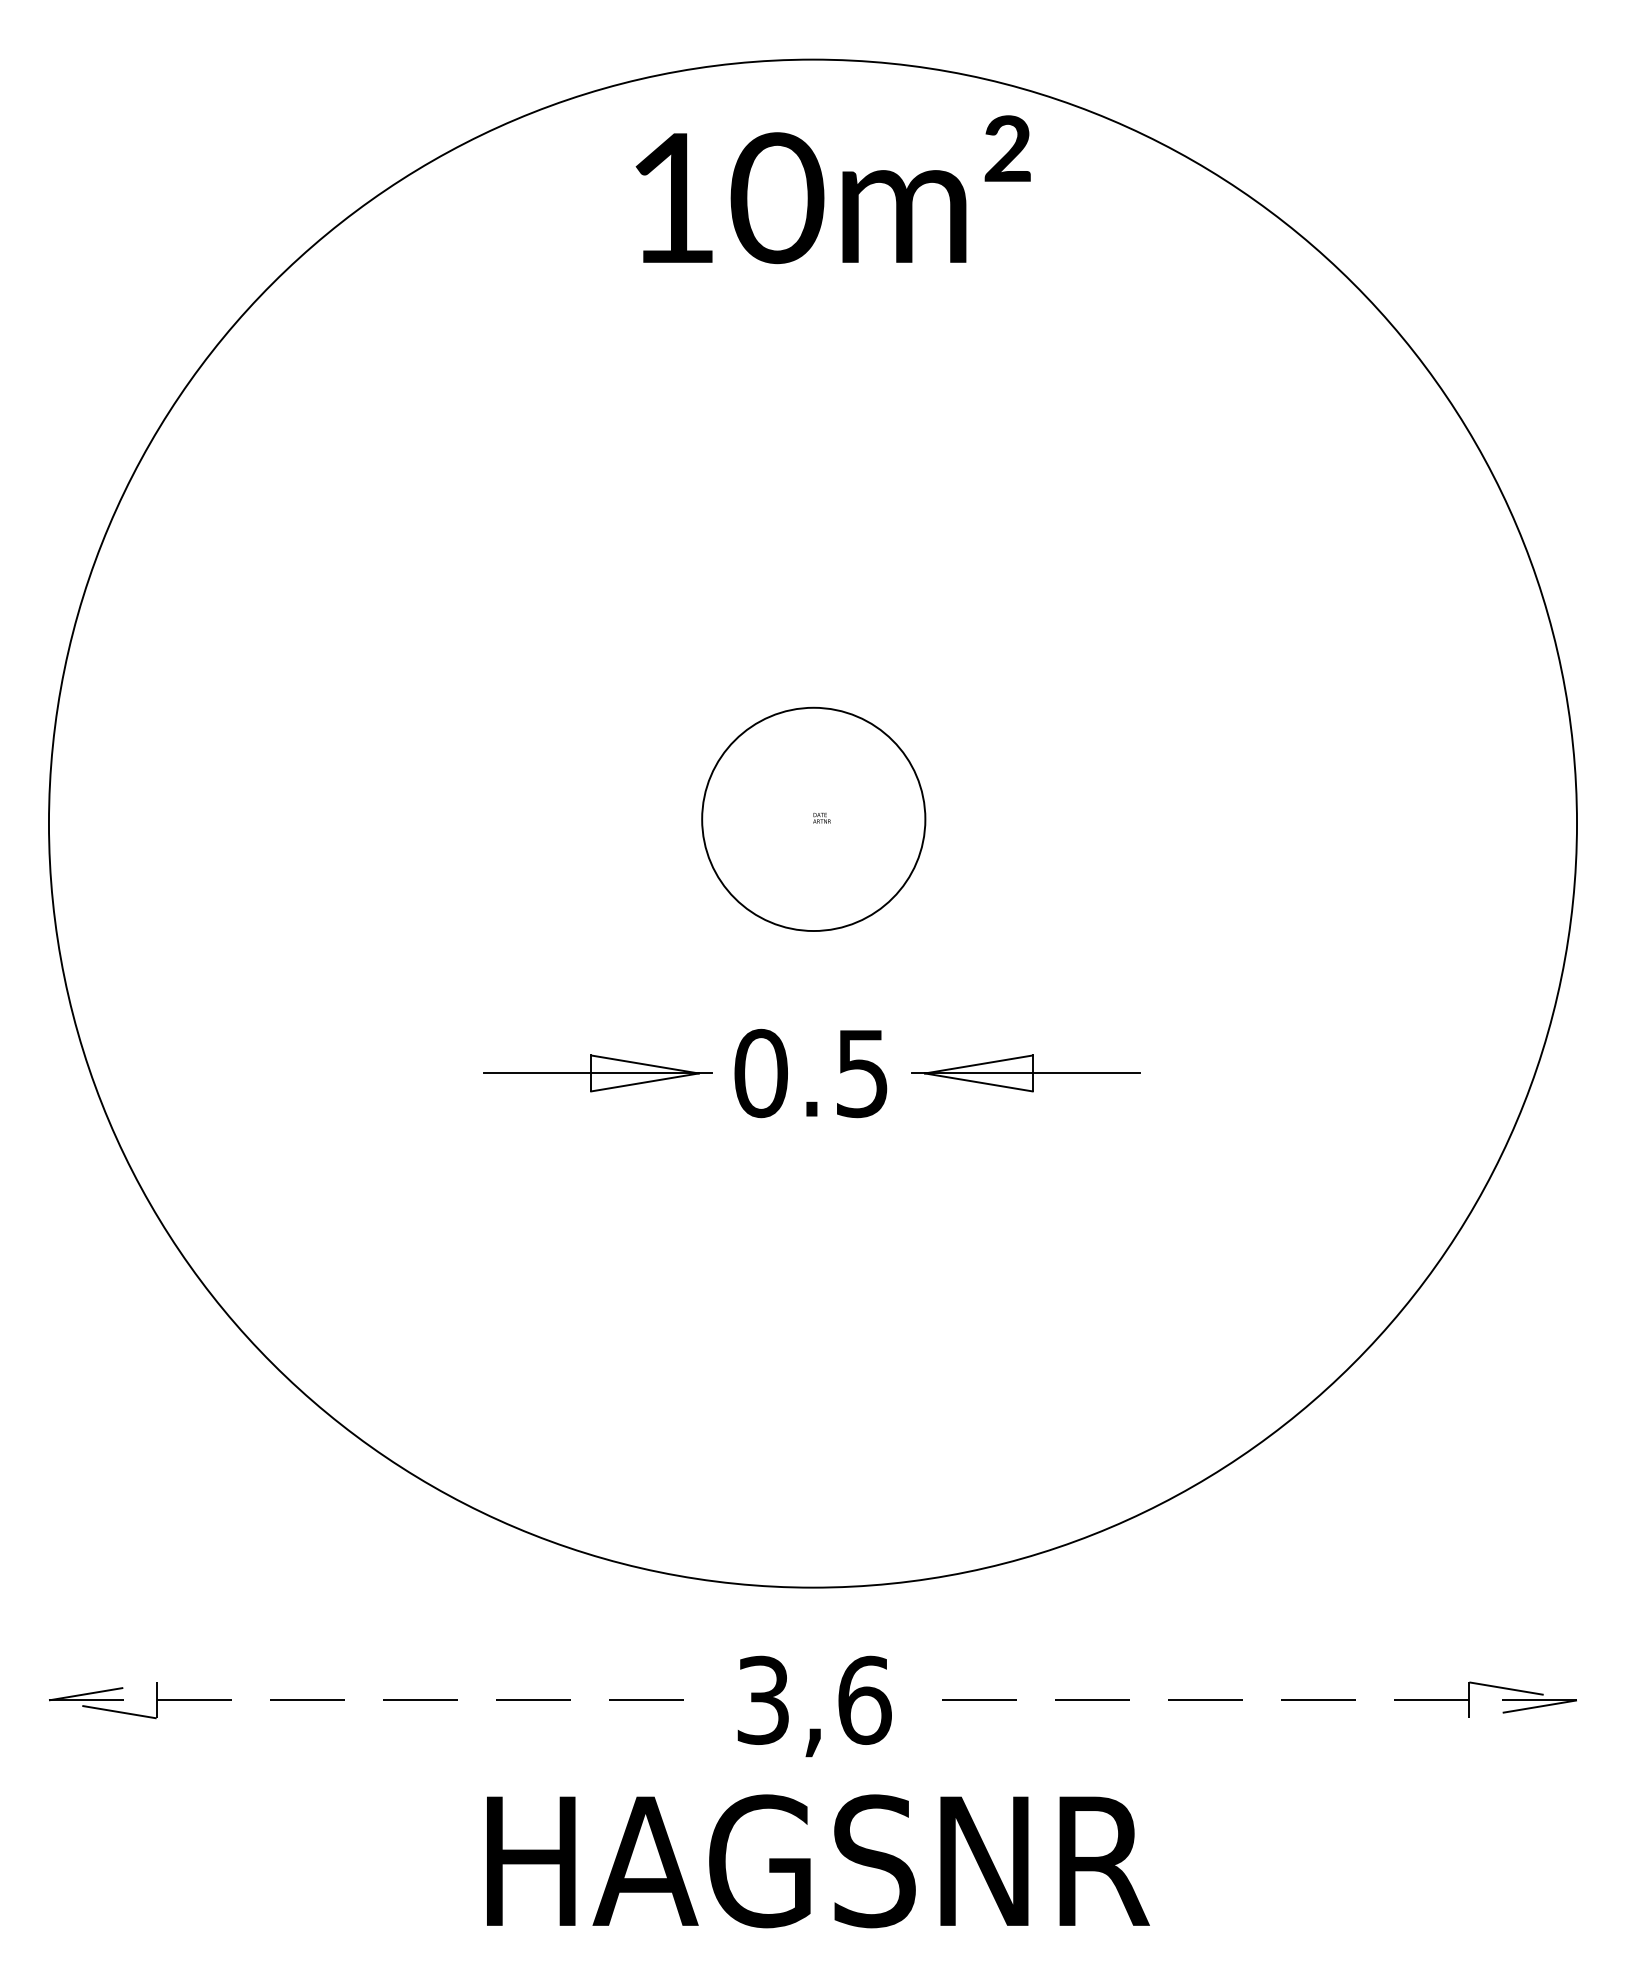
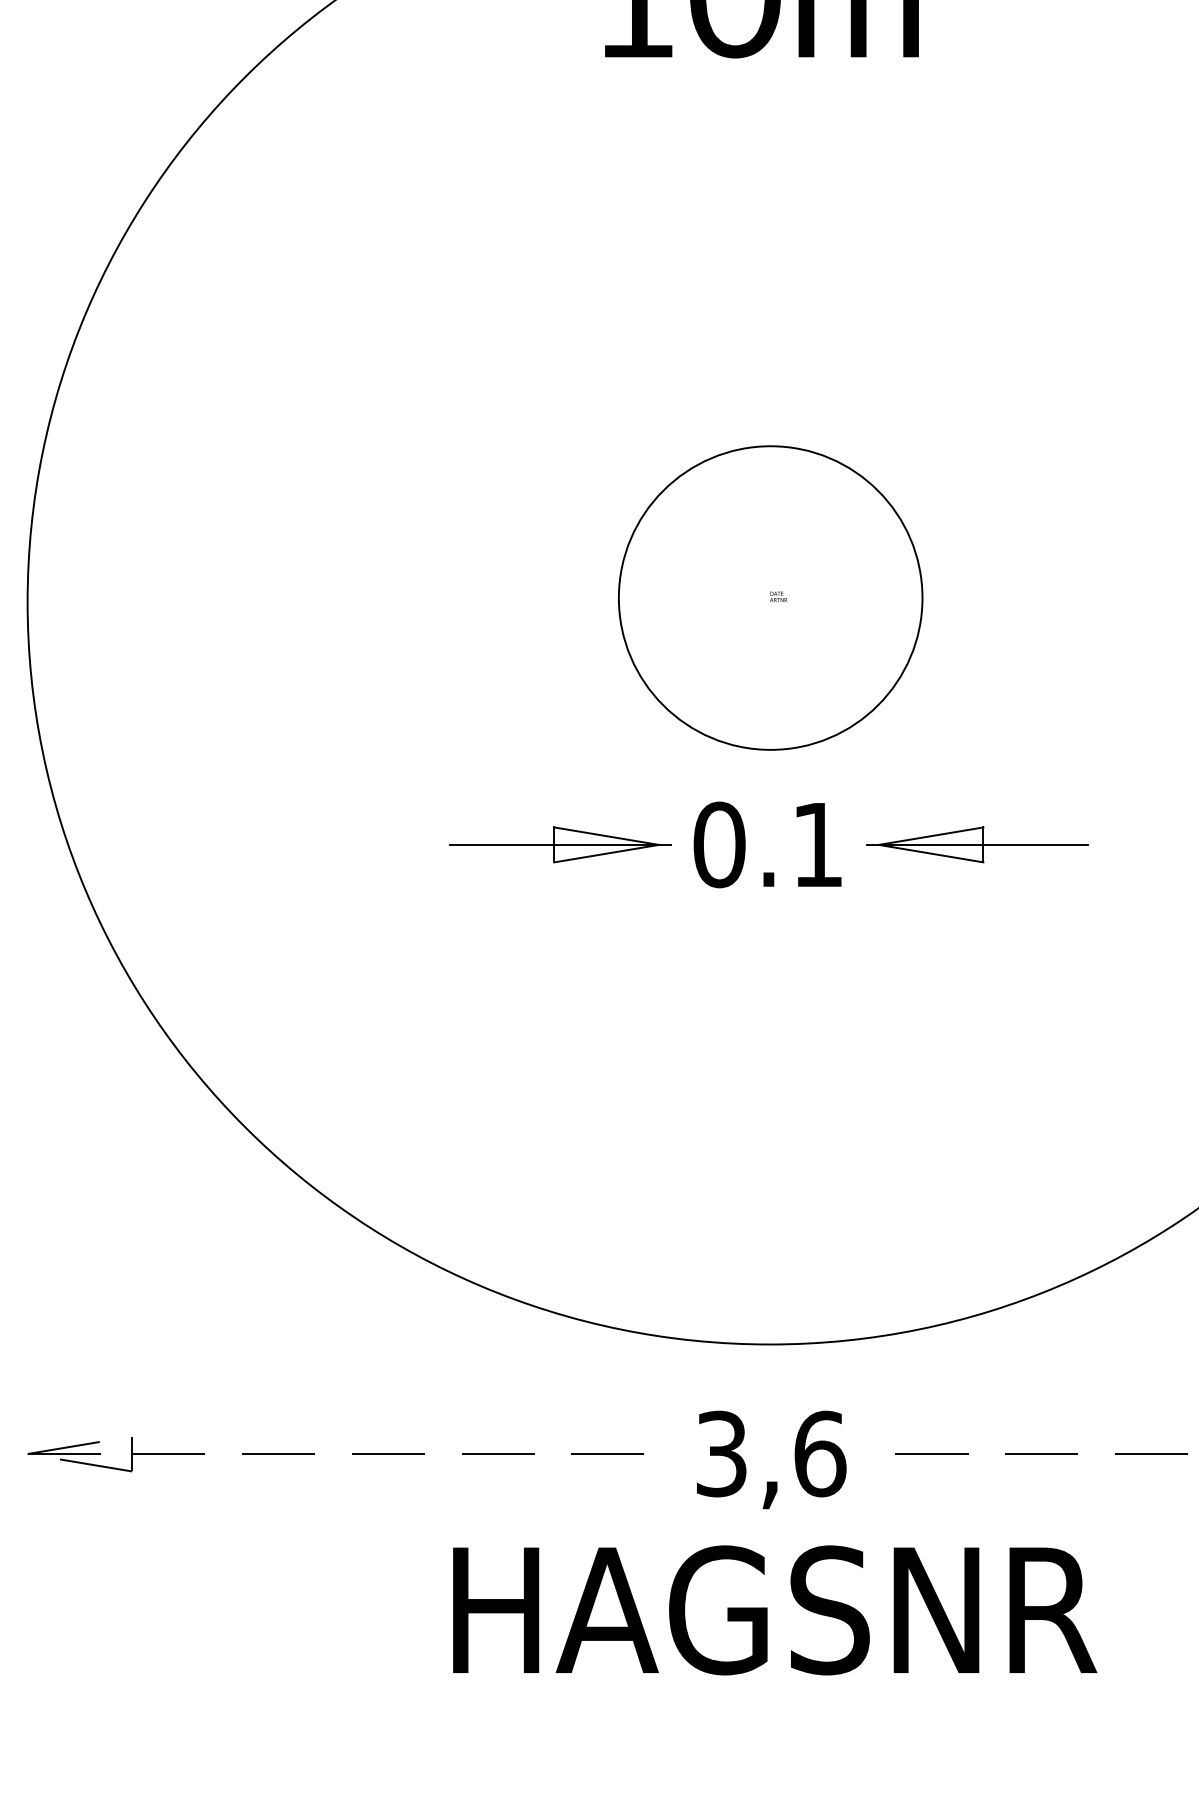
circle: (813, 819) -> (770, 598), size x1.4
text: (862, 1074) -> (818, 845), 0.5 -> 0.1

